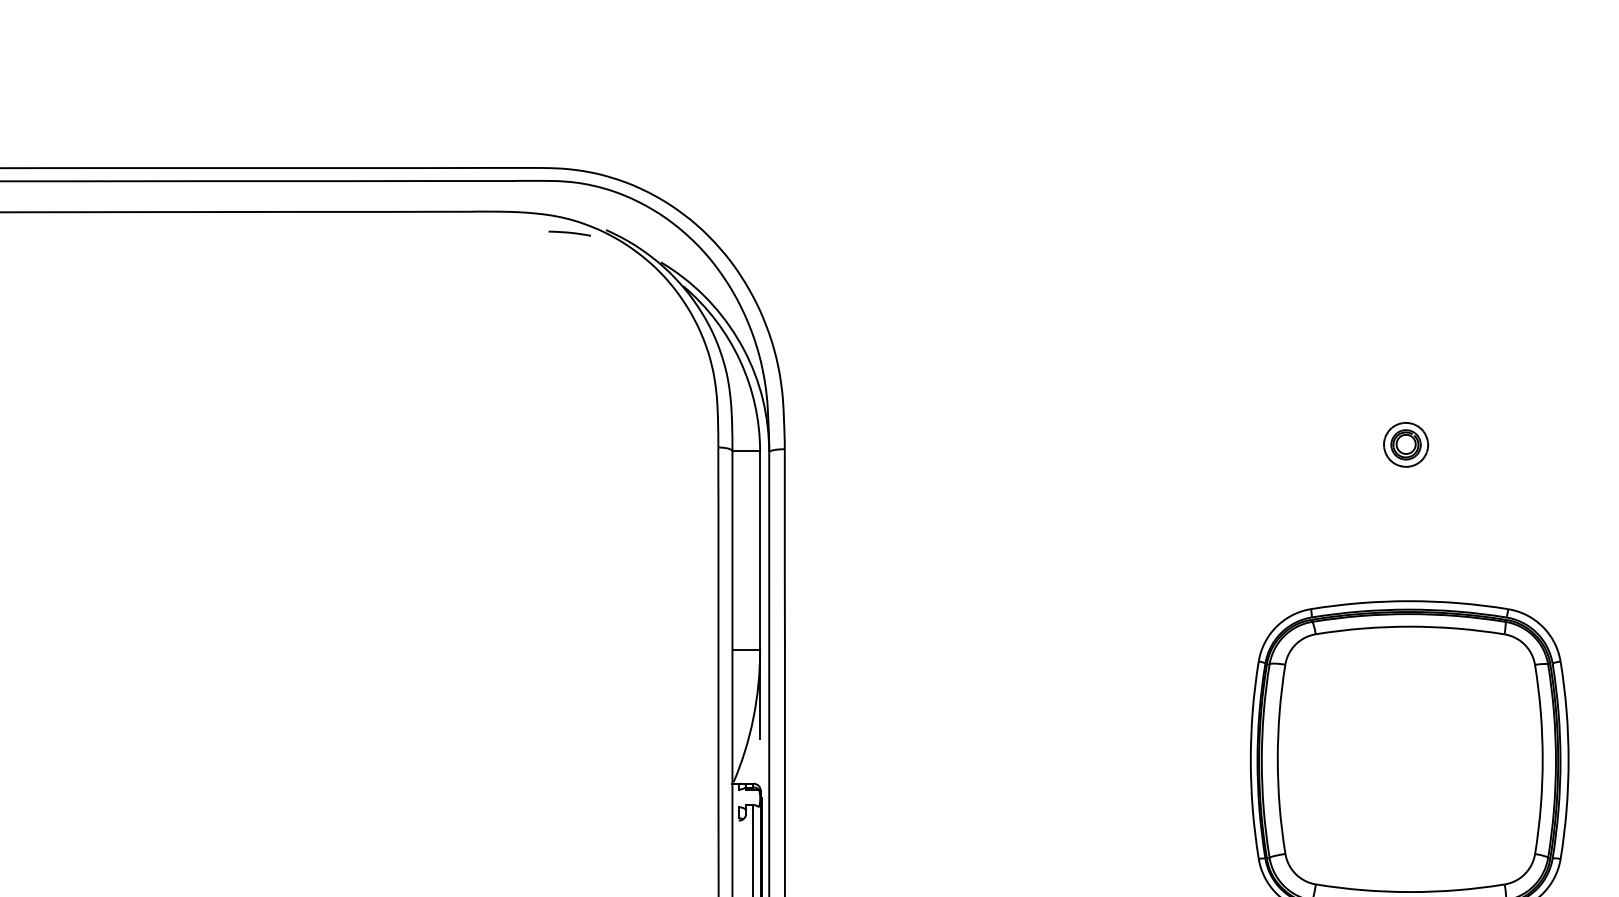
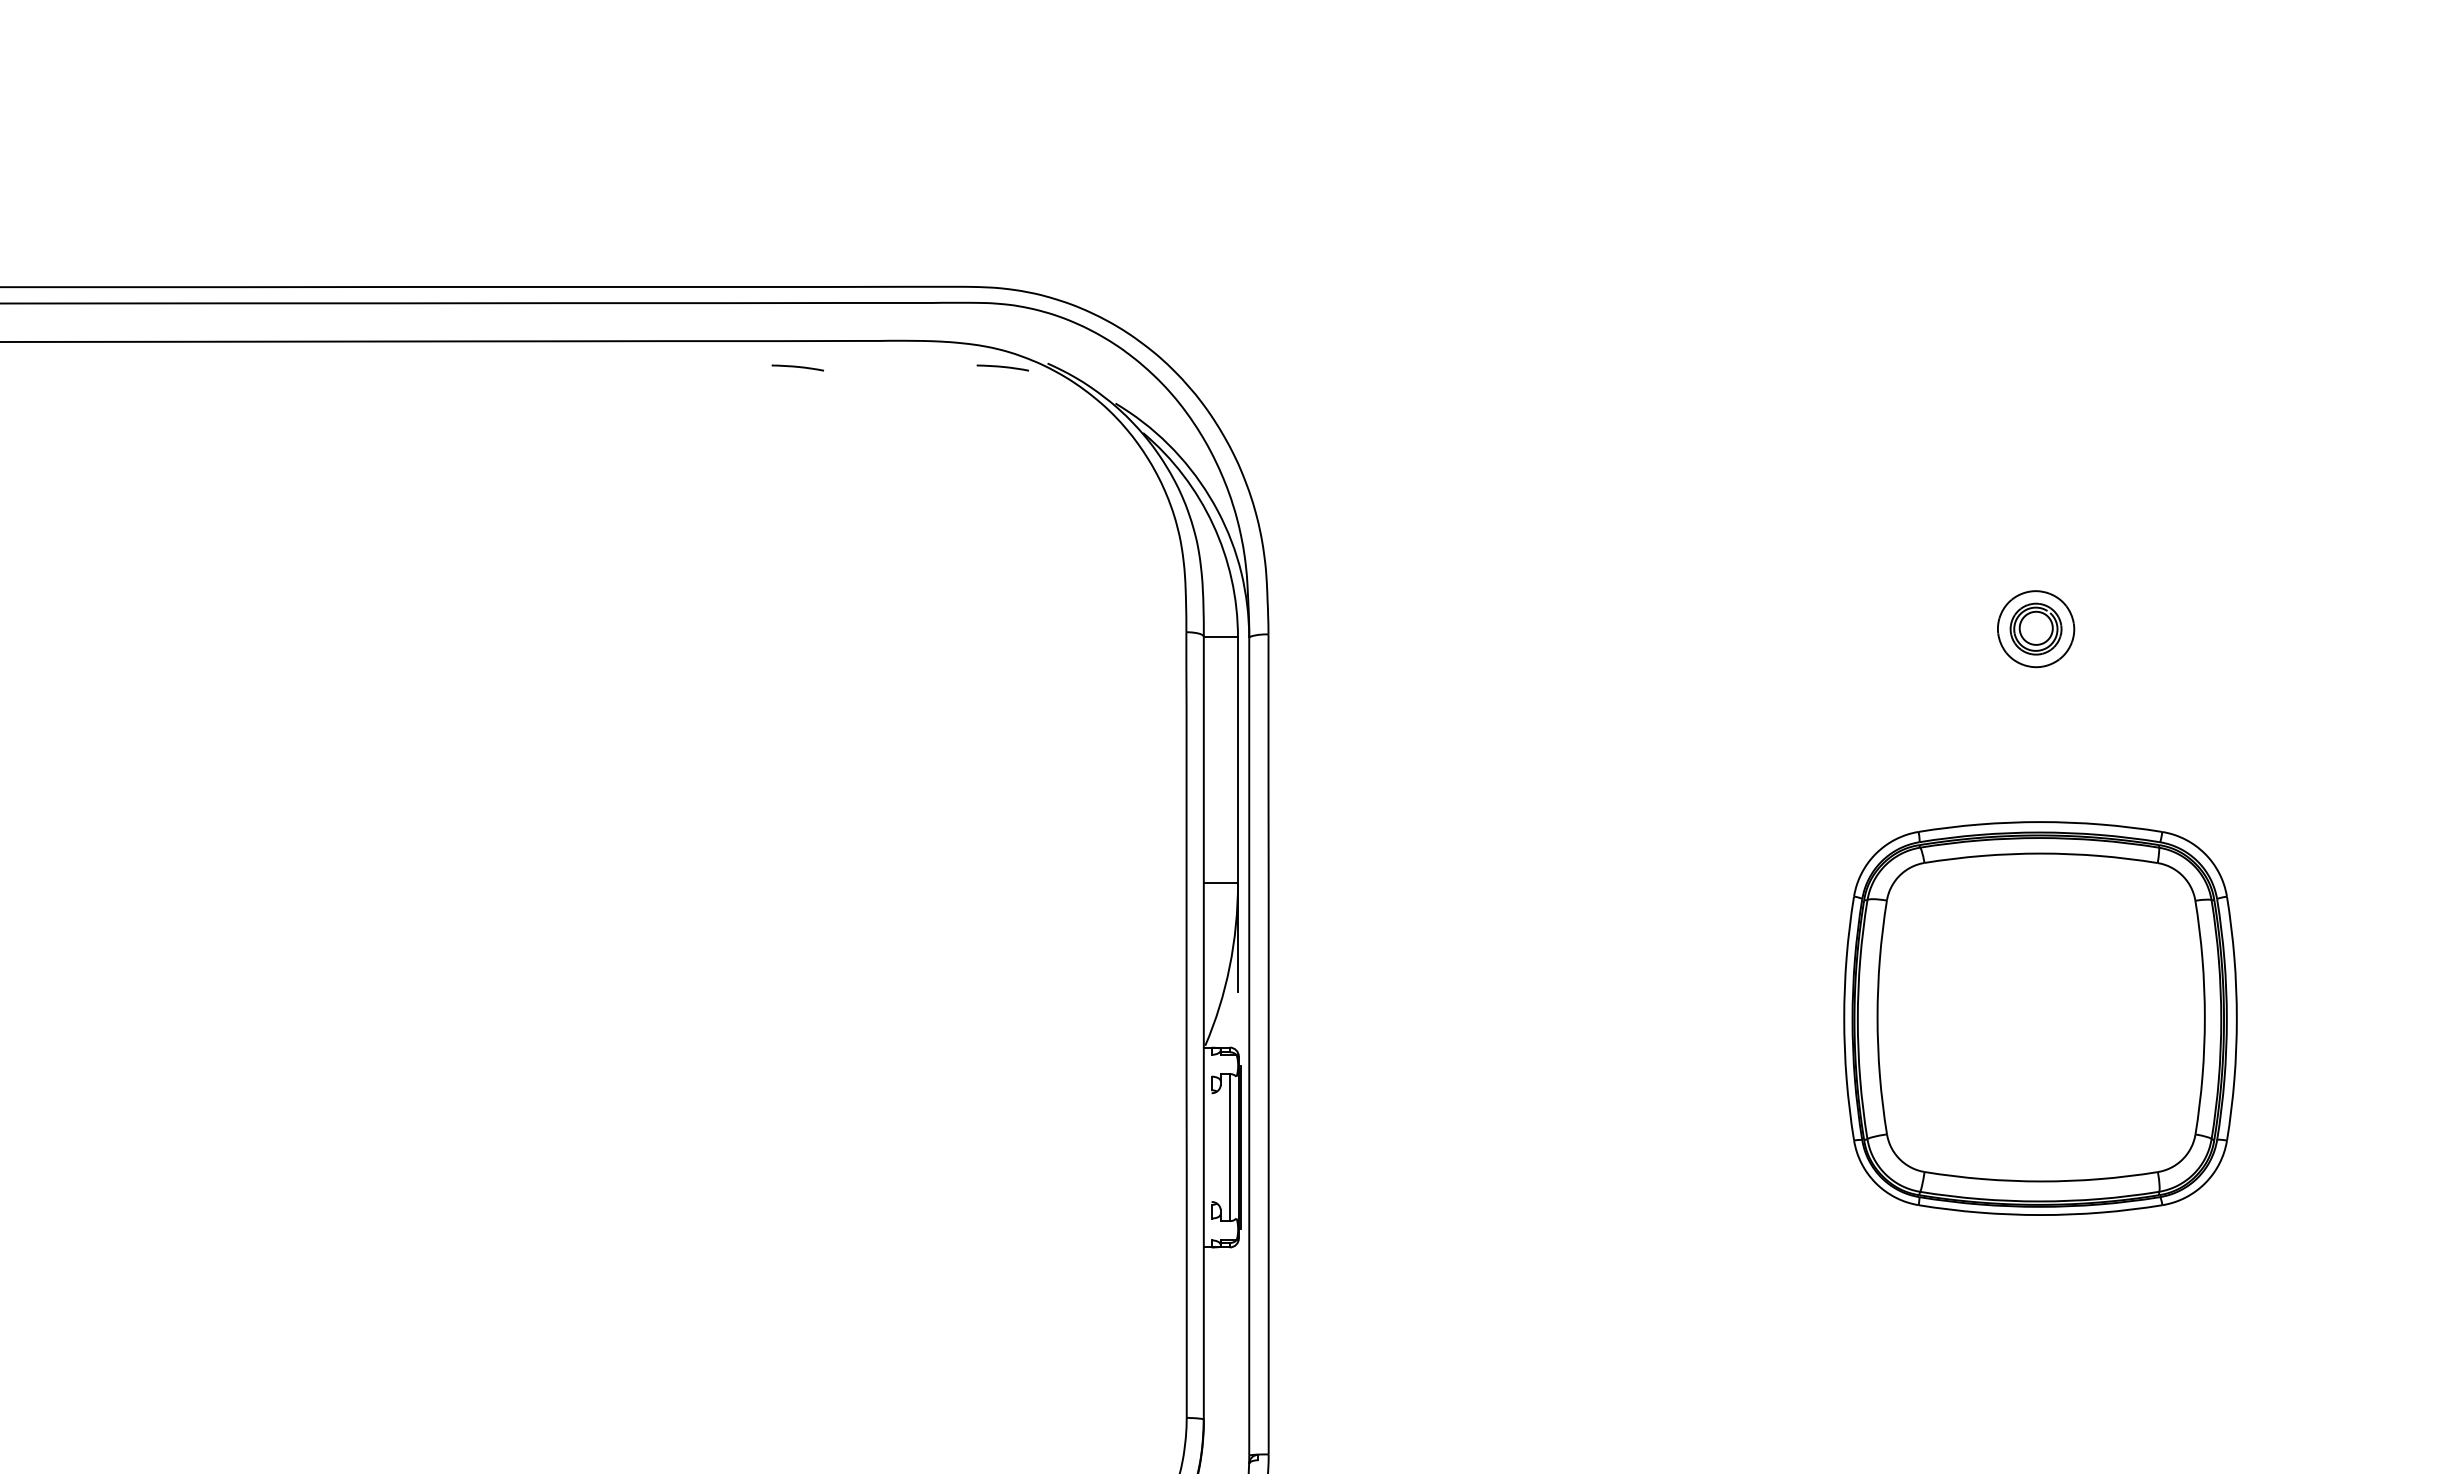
curve: (403, 233) -> (797, 367), added
part: (1405, 444) -> (2035, 628), size x1.4

